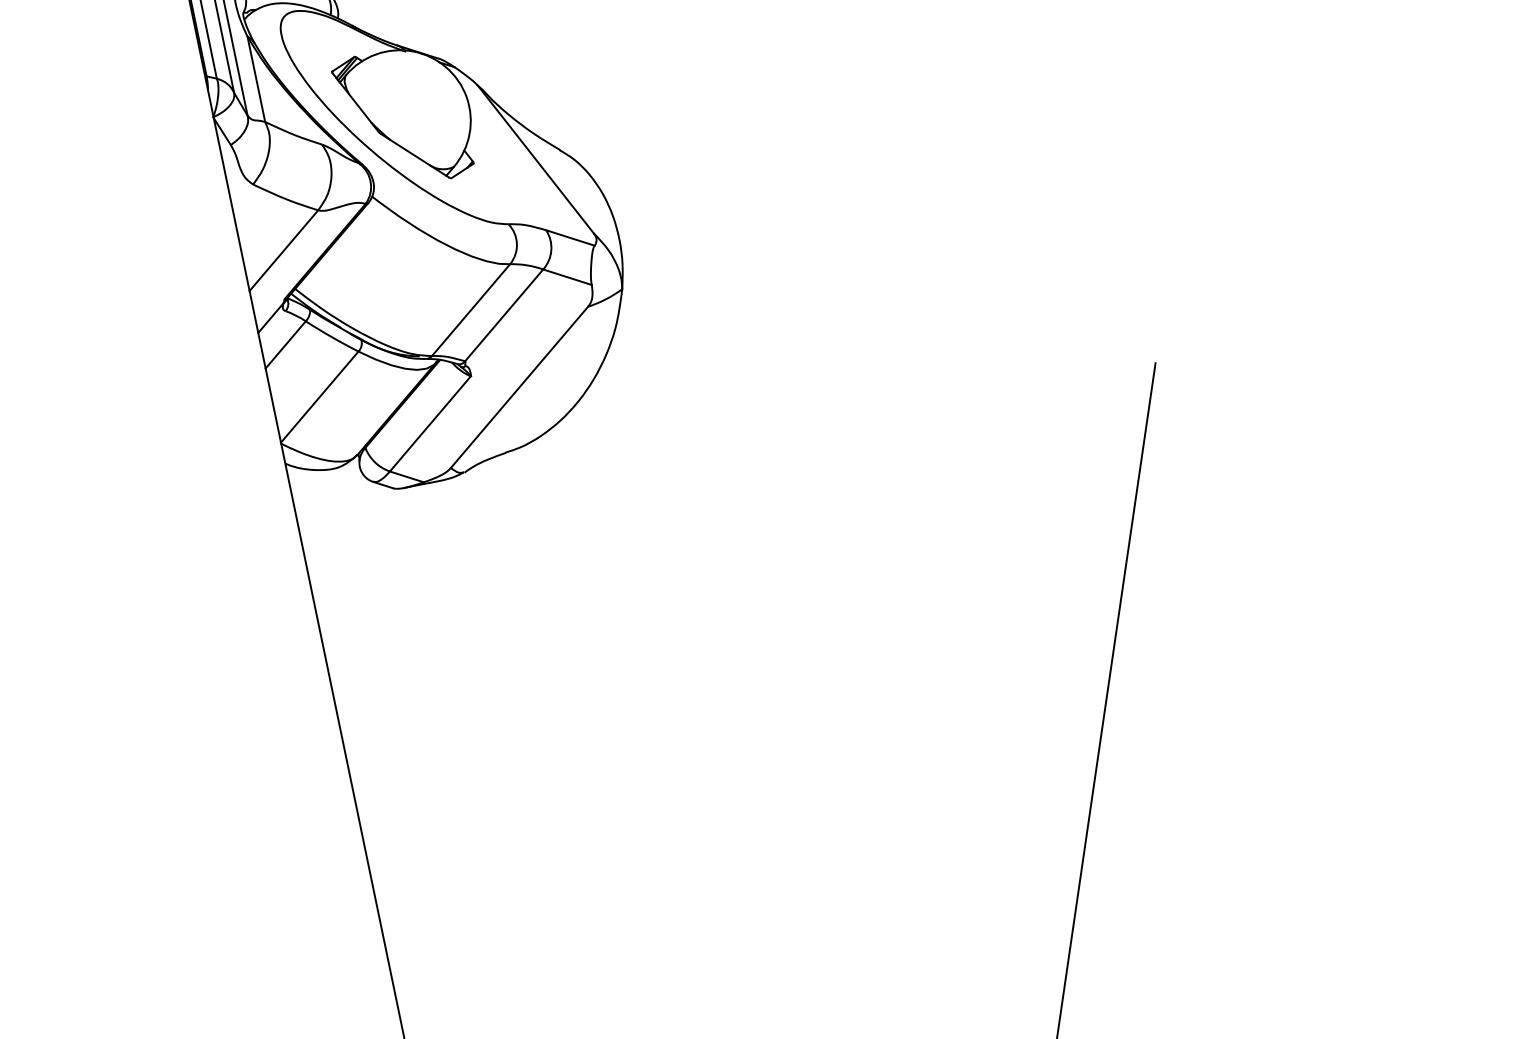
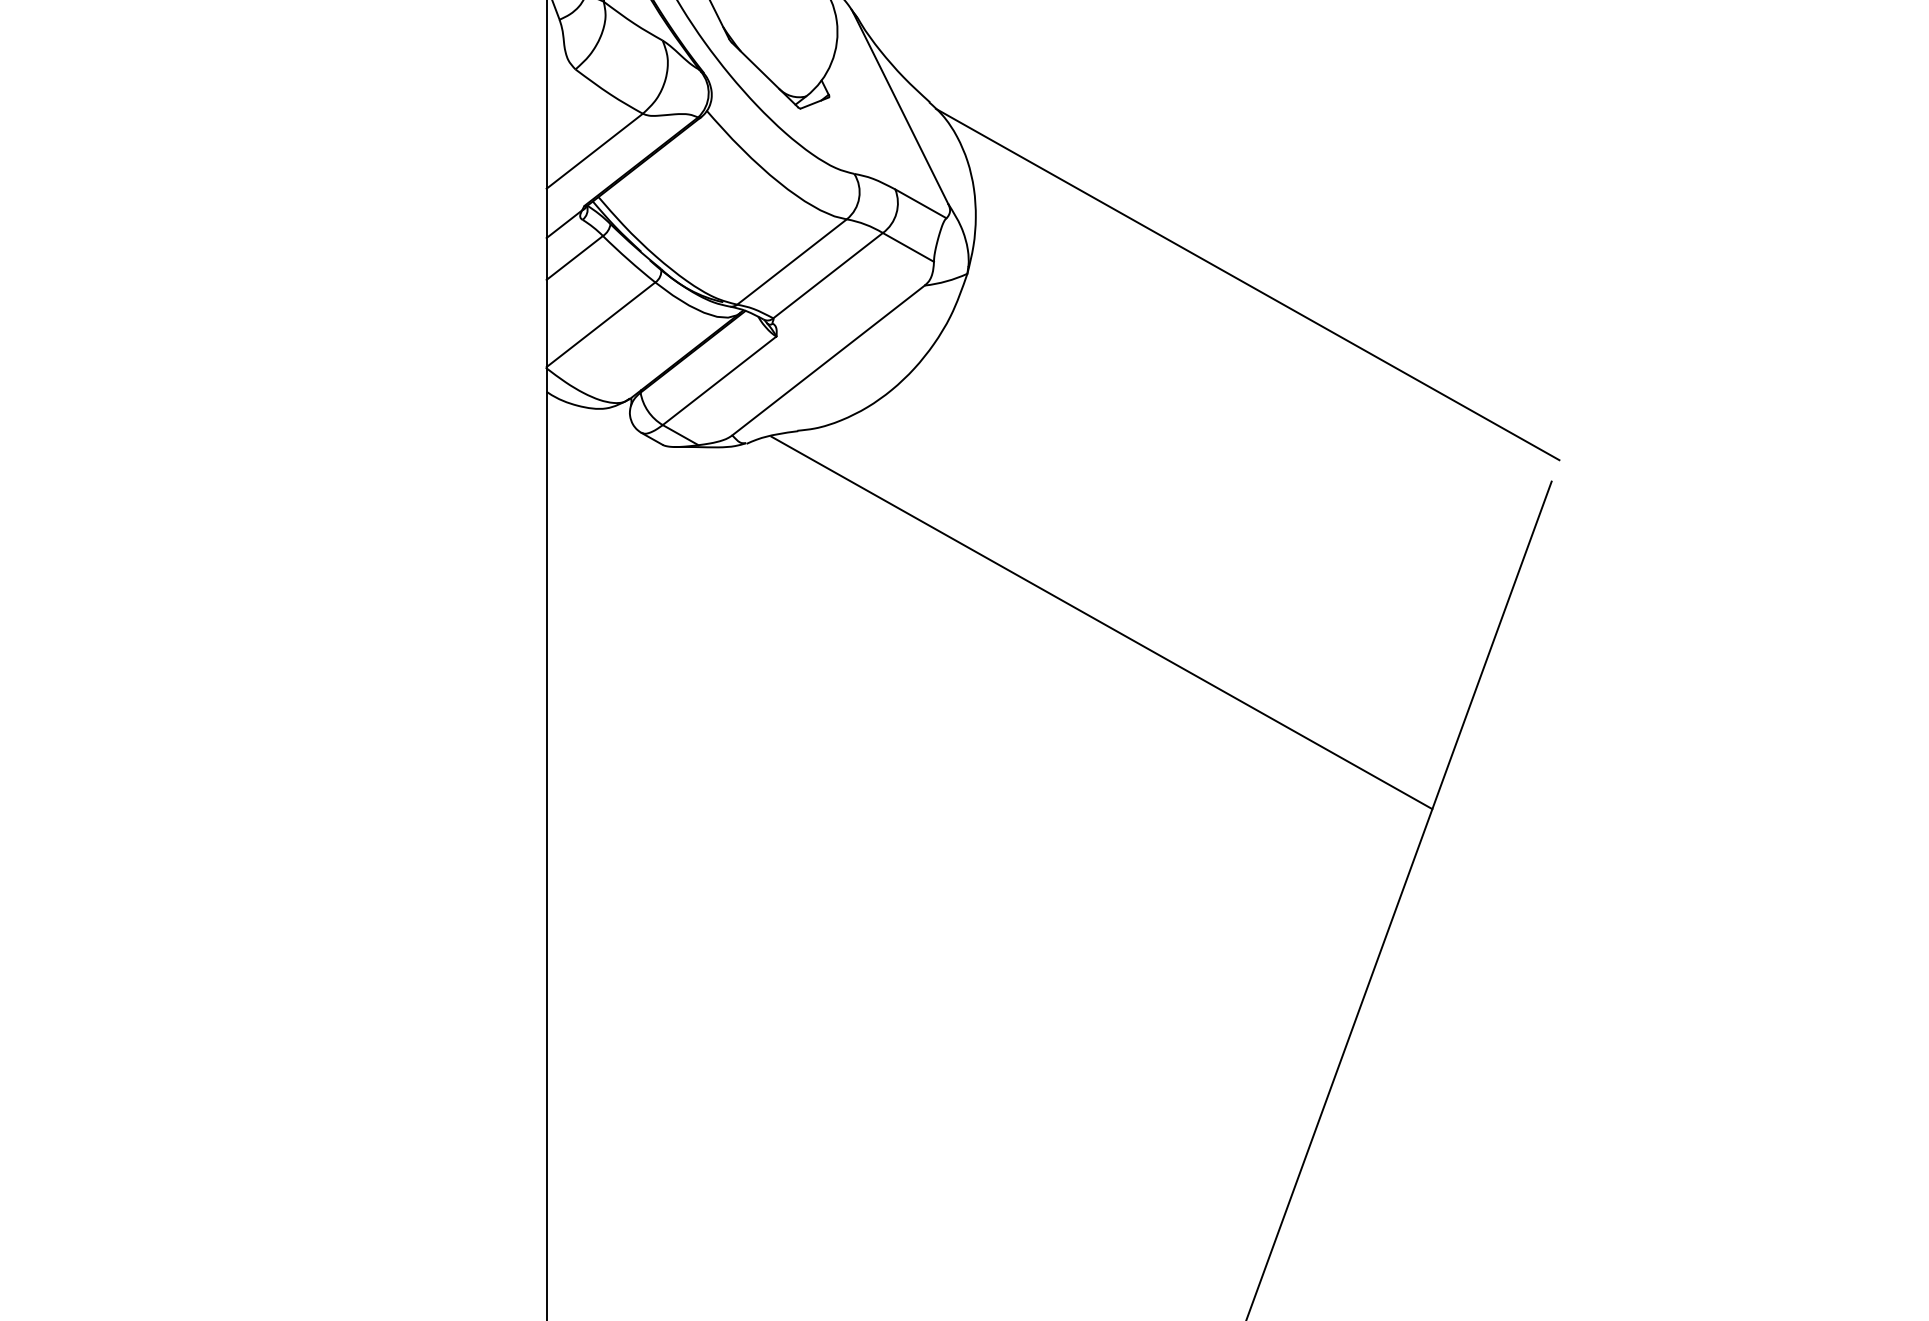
line: (862, 249) -> (1247, 284), added
line: (797, 562) -> (1101, 622), added

